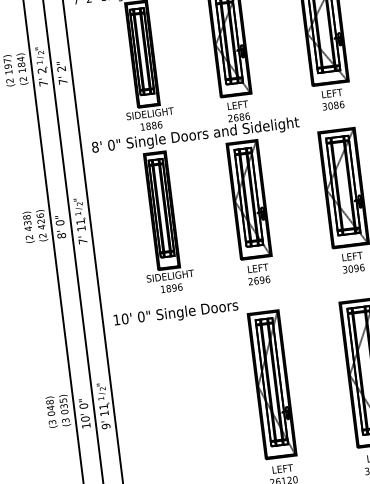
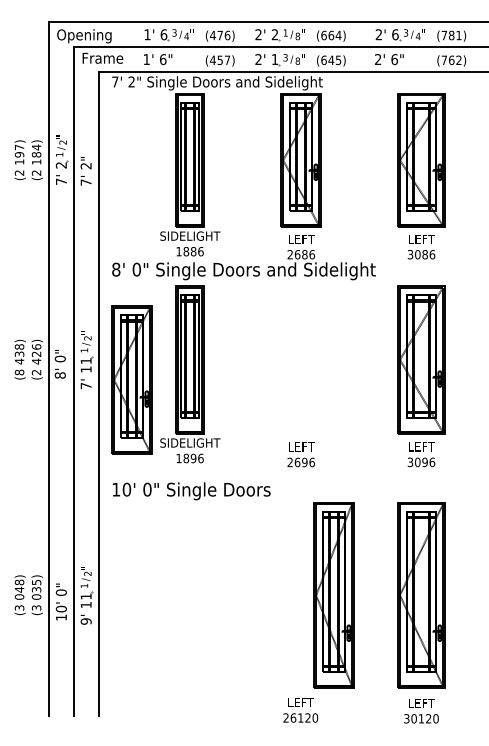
part: (248, 199) -> (131, 379), moved
text: (29, 237) -> (19, 372), (2 -> (8
part: (271, 385) -> (333, 595), moved

